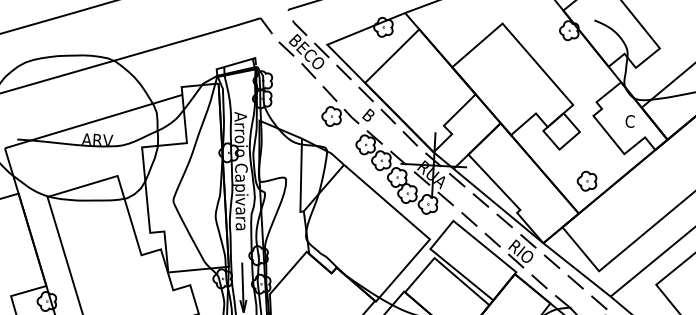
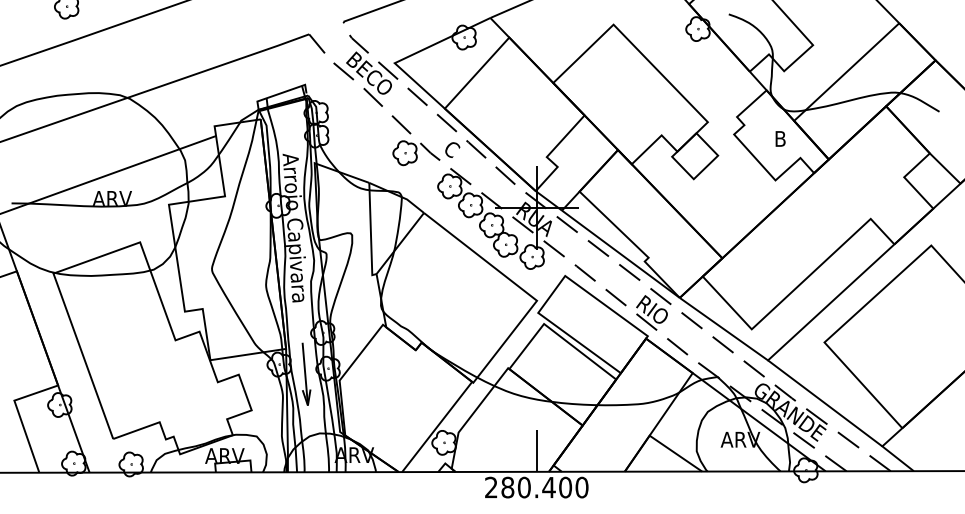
text: (368, 114) -> (451, 148), B -> C
text: (630, 121) -> (780, 138), C -> B
part: (587, 180) -> (730, 216), removed

